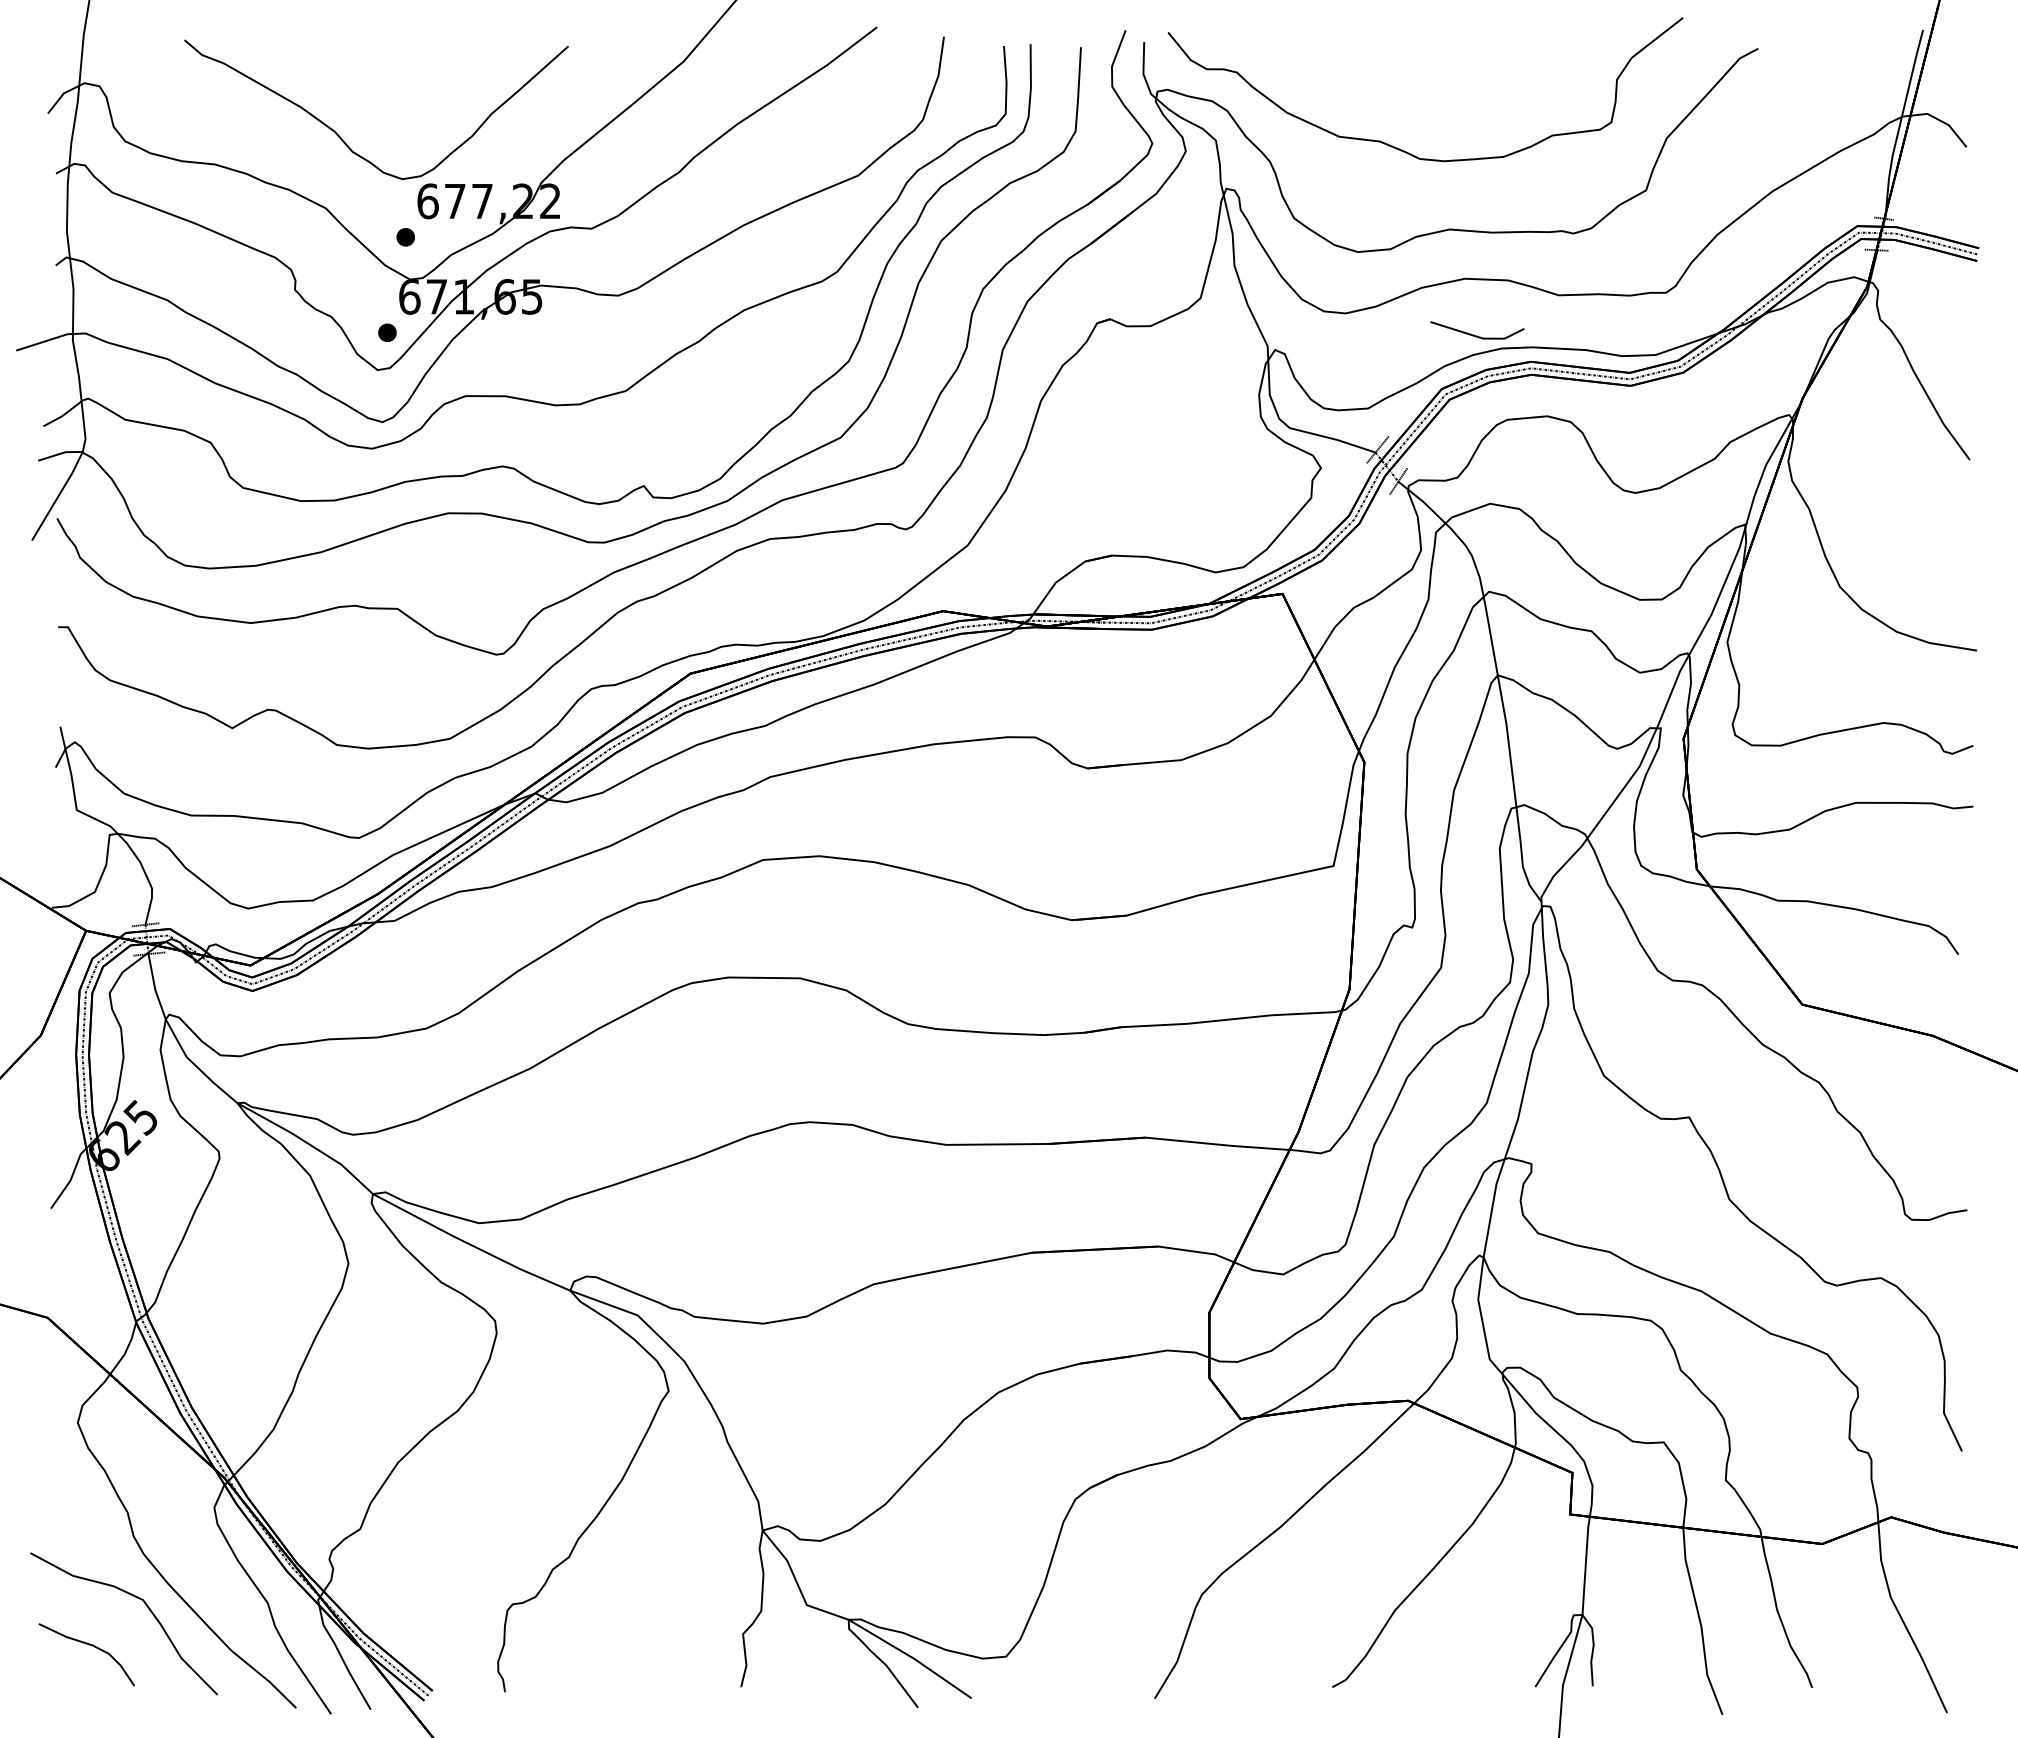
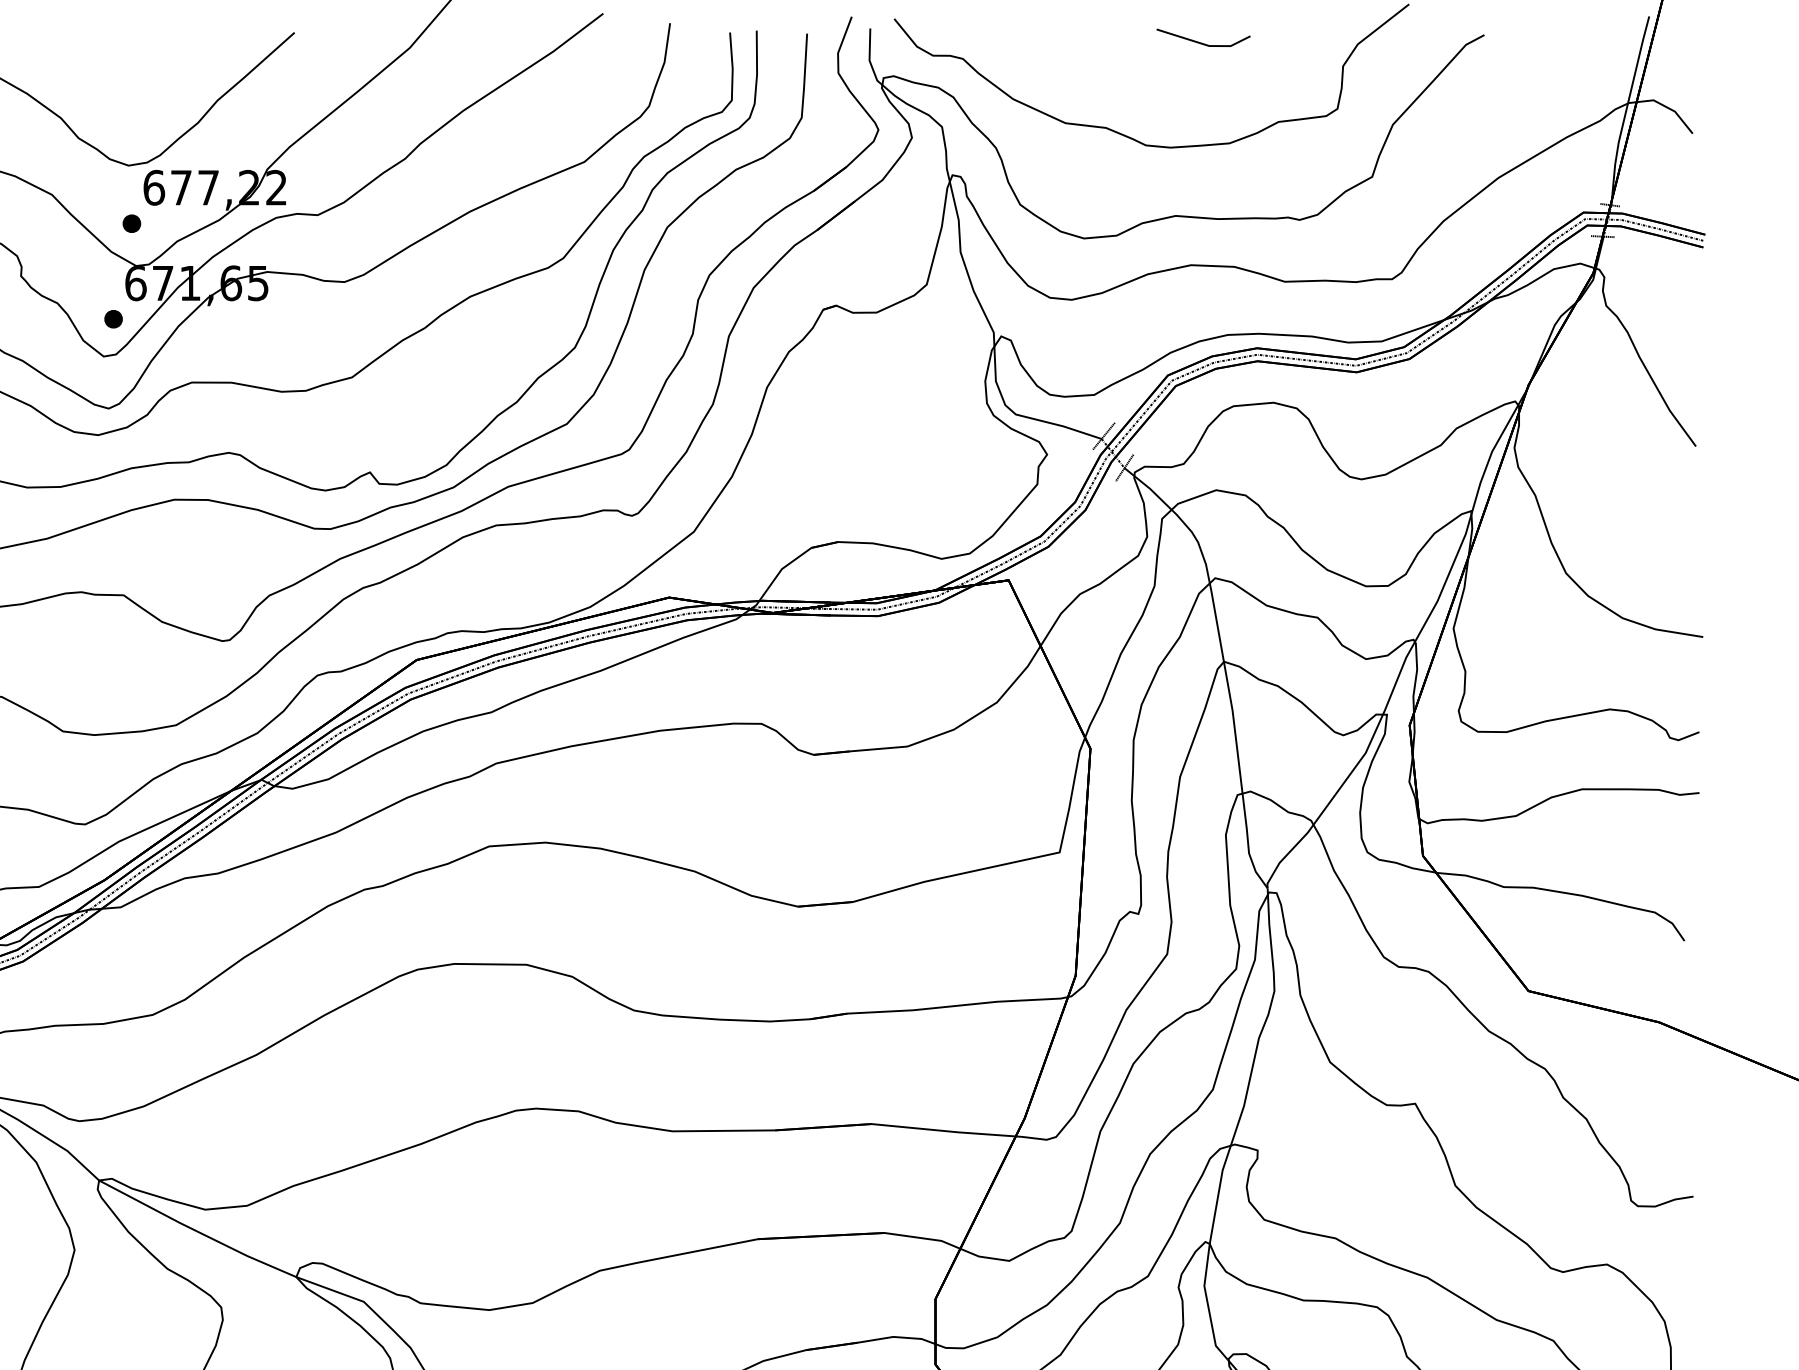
part: (1477, 330) -> (1203, 37), moved

